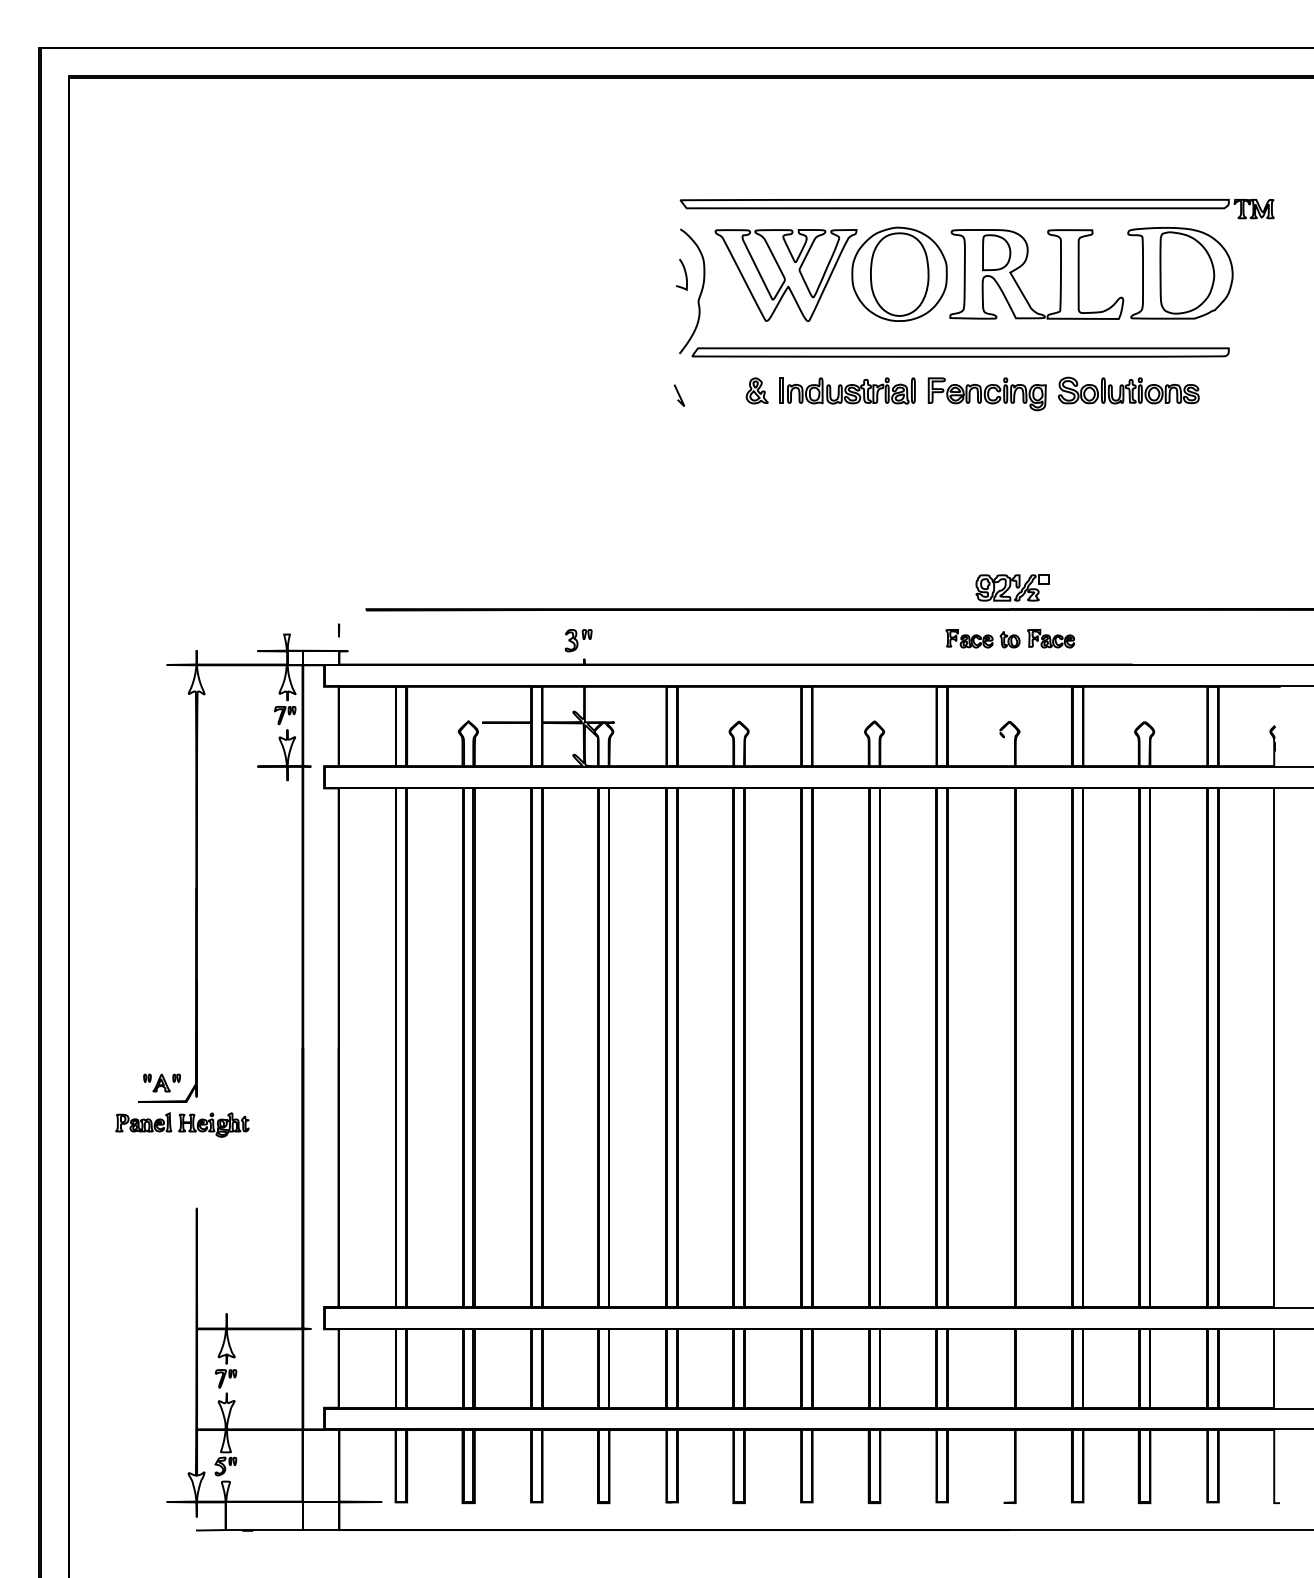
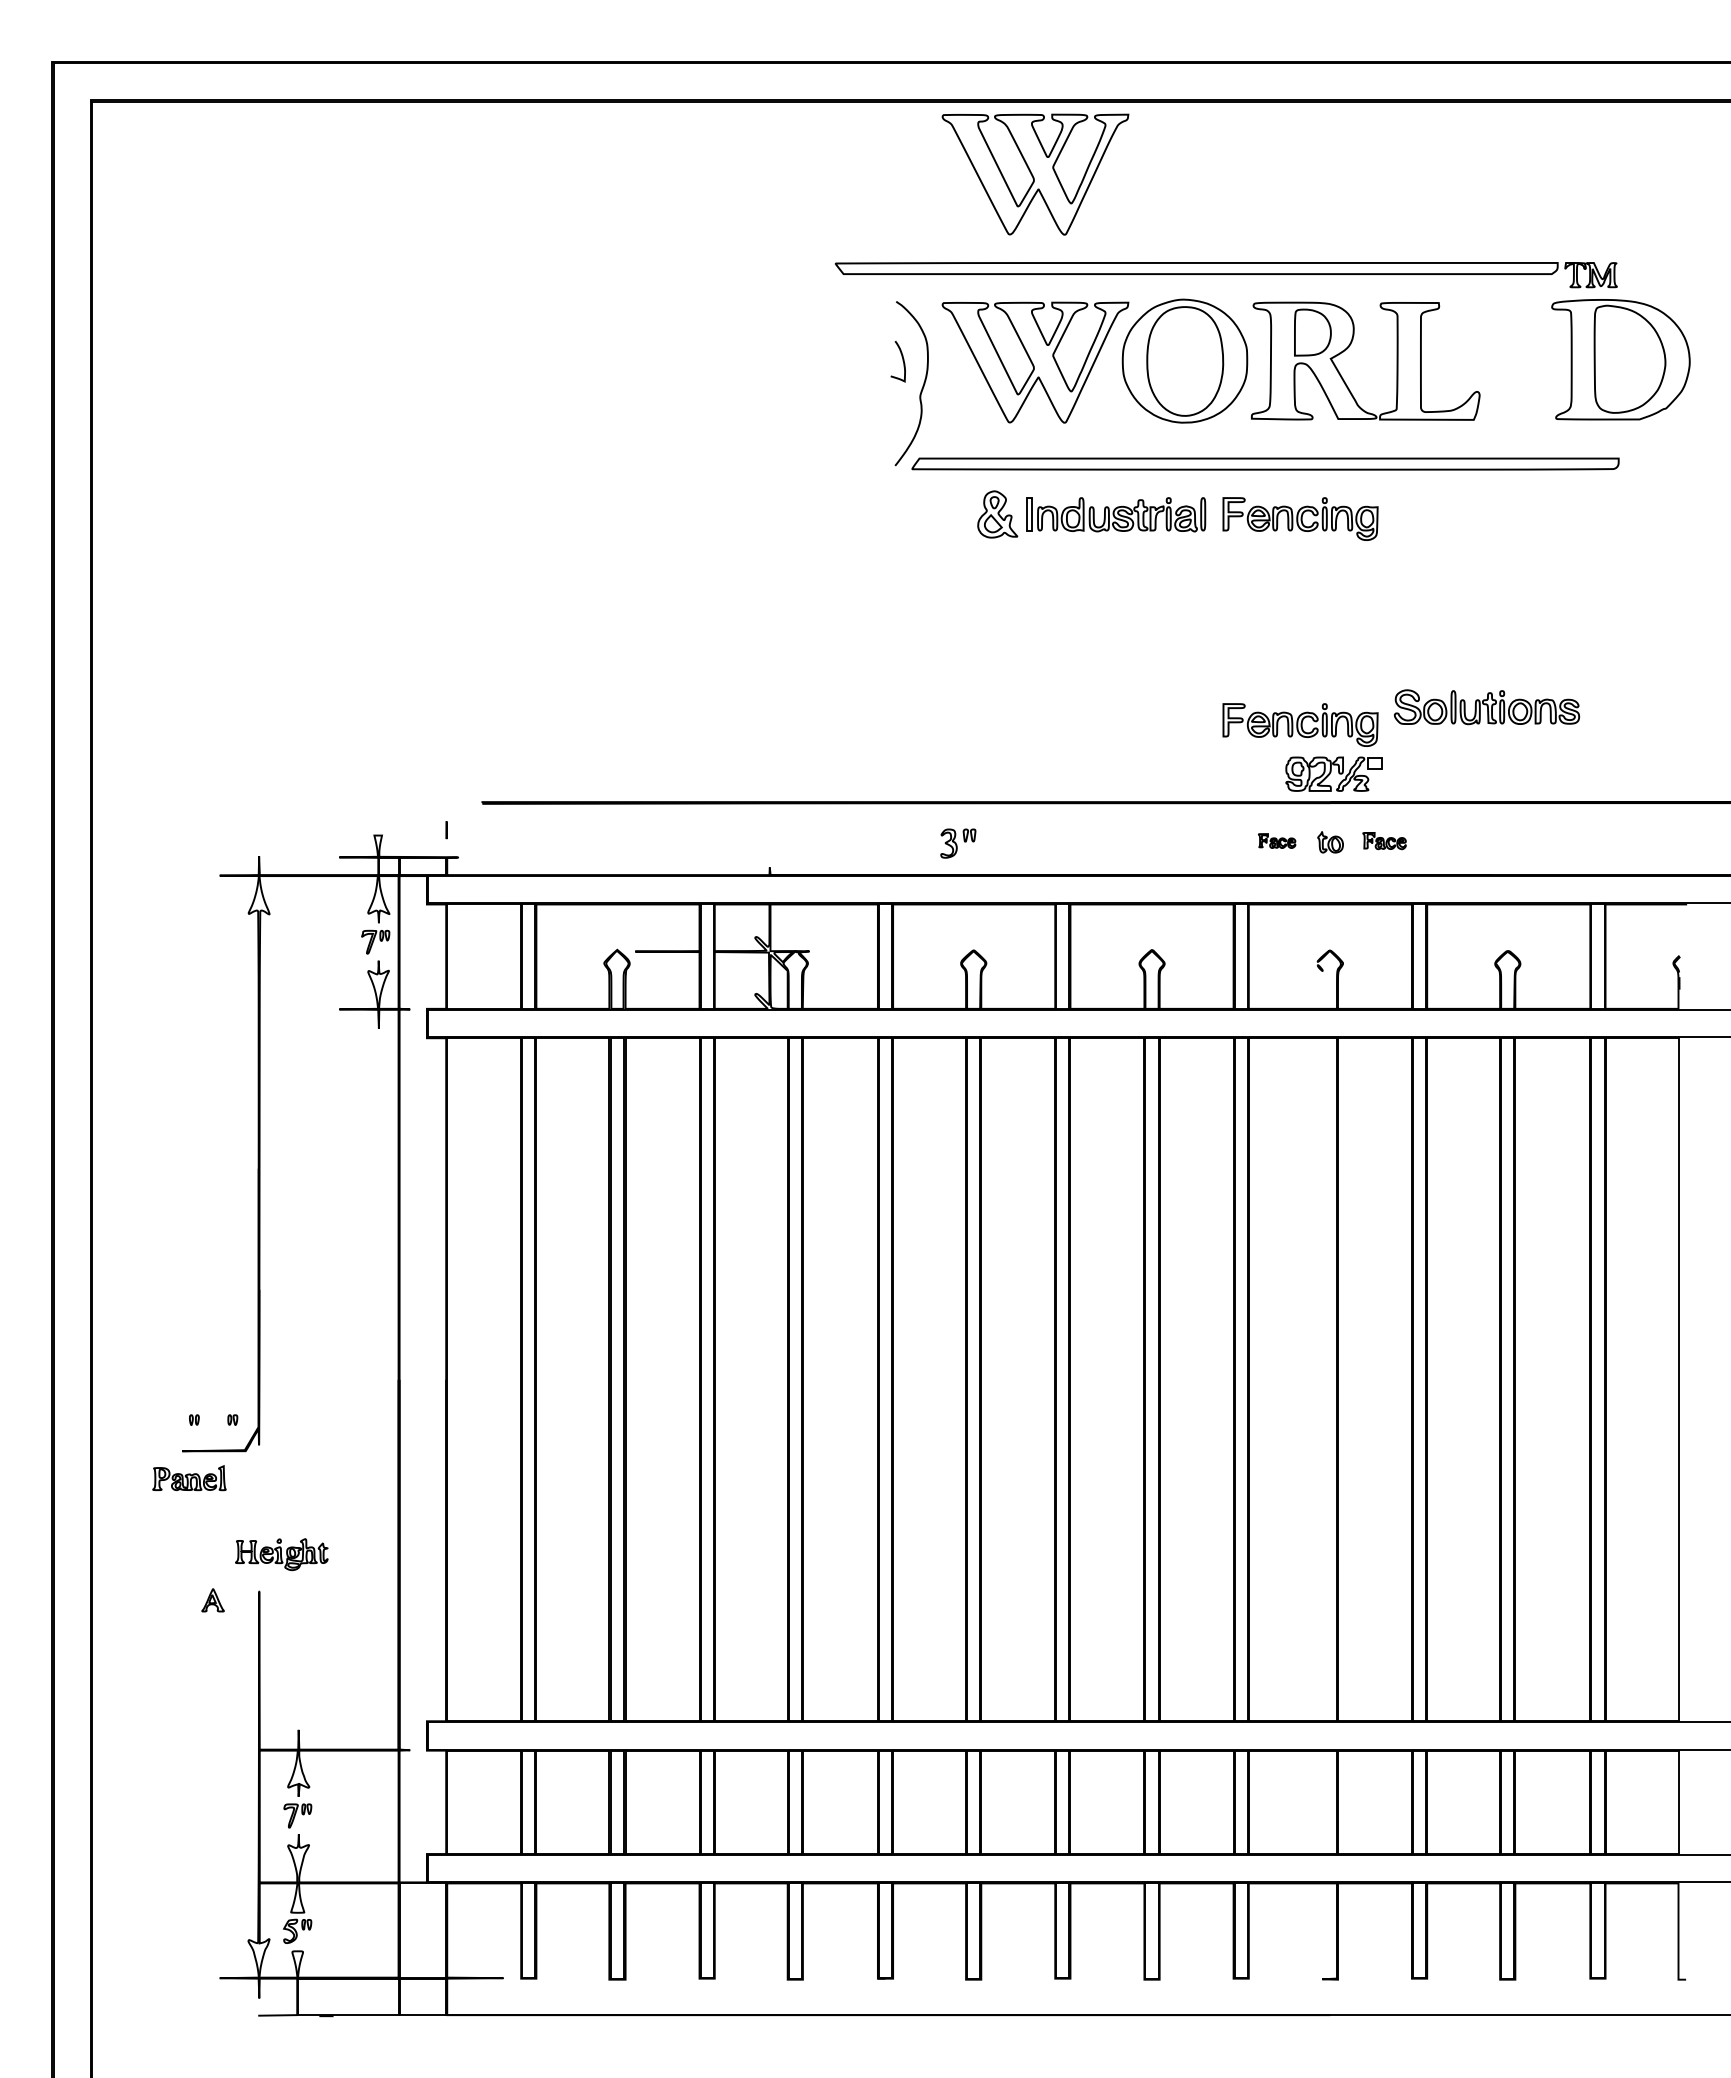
part: (786, 132) -> (1035, 174), added
part: (977, 209) -> (1226, 275), moved
part: (1180, 273) -> (1620, 359), moved
part: (757, 390) -> (997, 514), size x1.4
part: (1128, 390) -> (1486, 707), moved
curve: (679, 395) -> (894, 520), removed
part: (987, 550) -> (1300, 724), added
part: (969, 638) -> (1276, 840), size x0.6
part: (1051, 638) -> (1384, 840), size x0.7
part: (578, 640) -> (958, 843), moved
part: (161, 1083) -> (212, 1600), moved
part: (213, 1124) -> (281, 1554), moved

